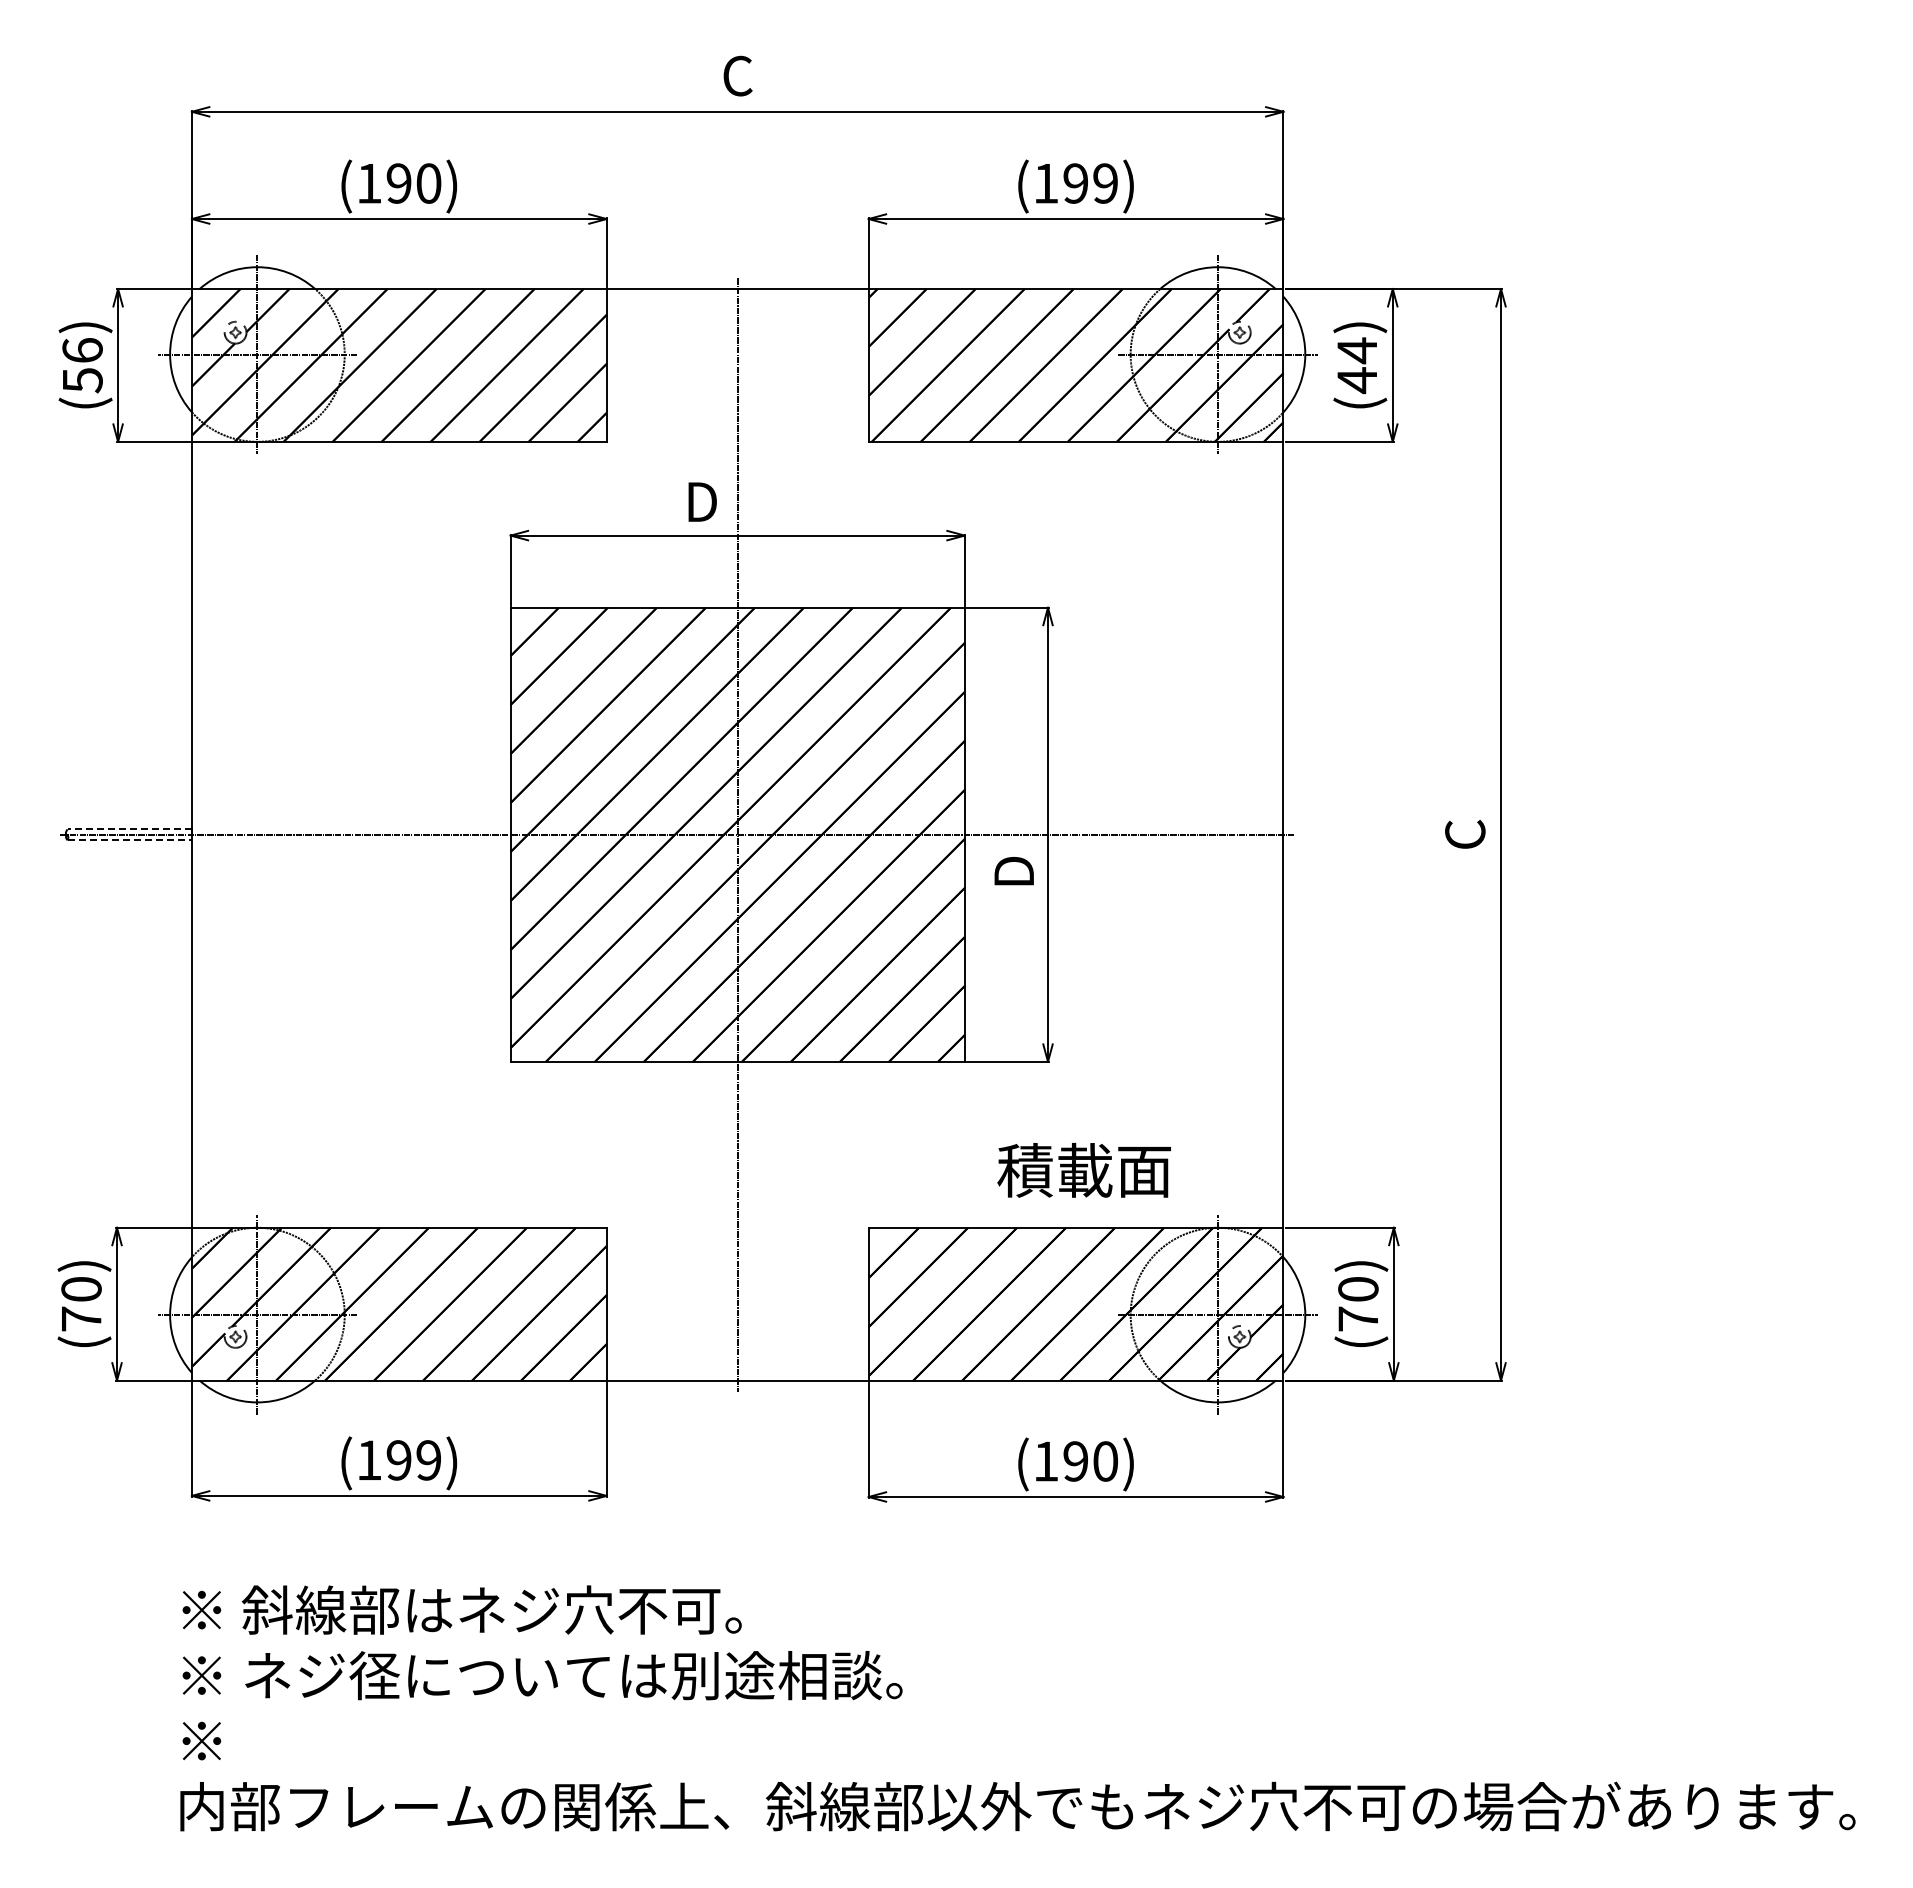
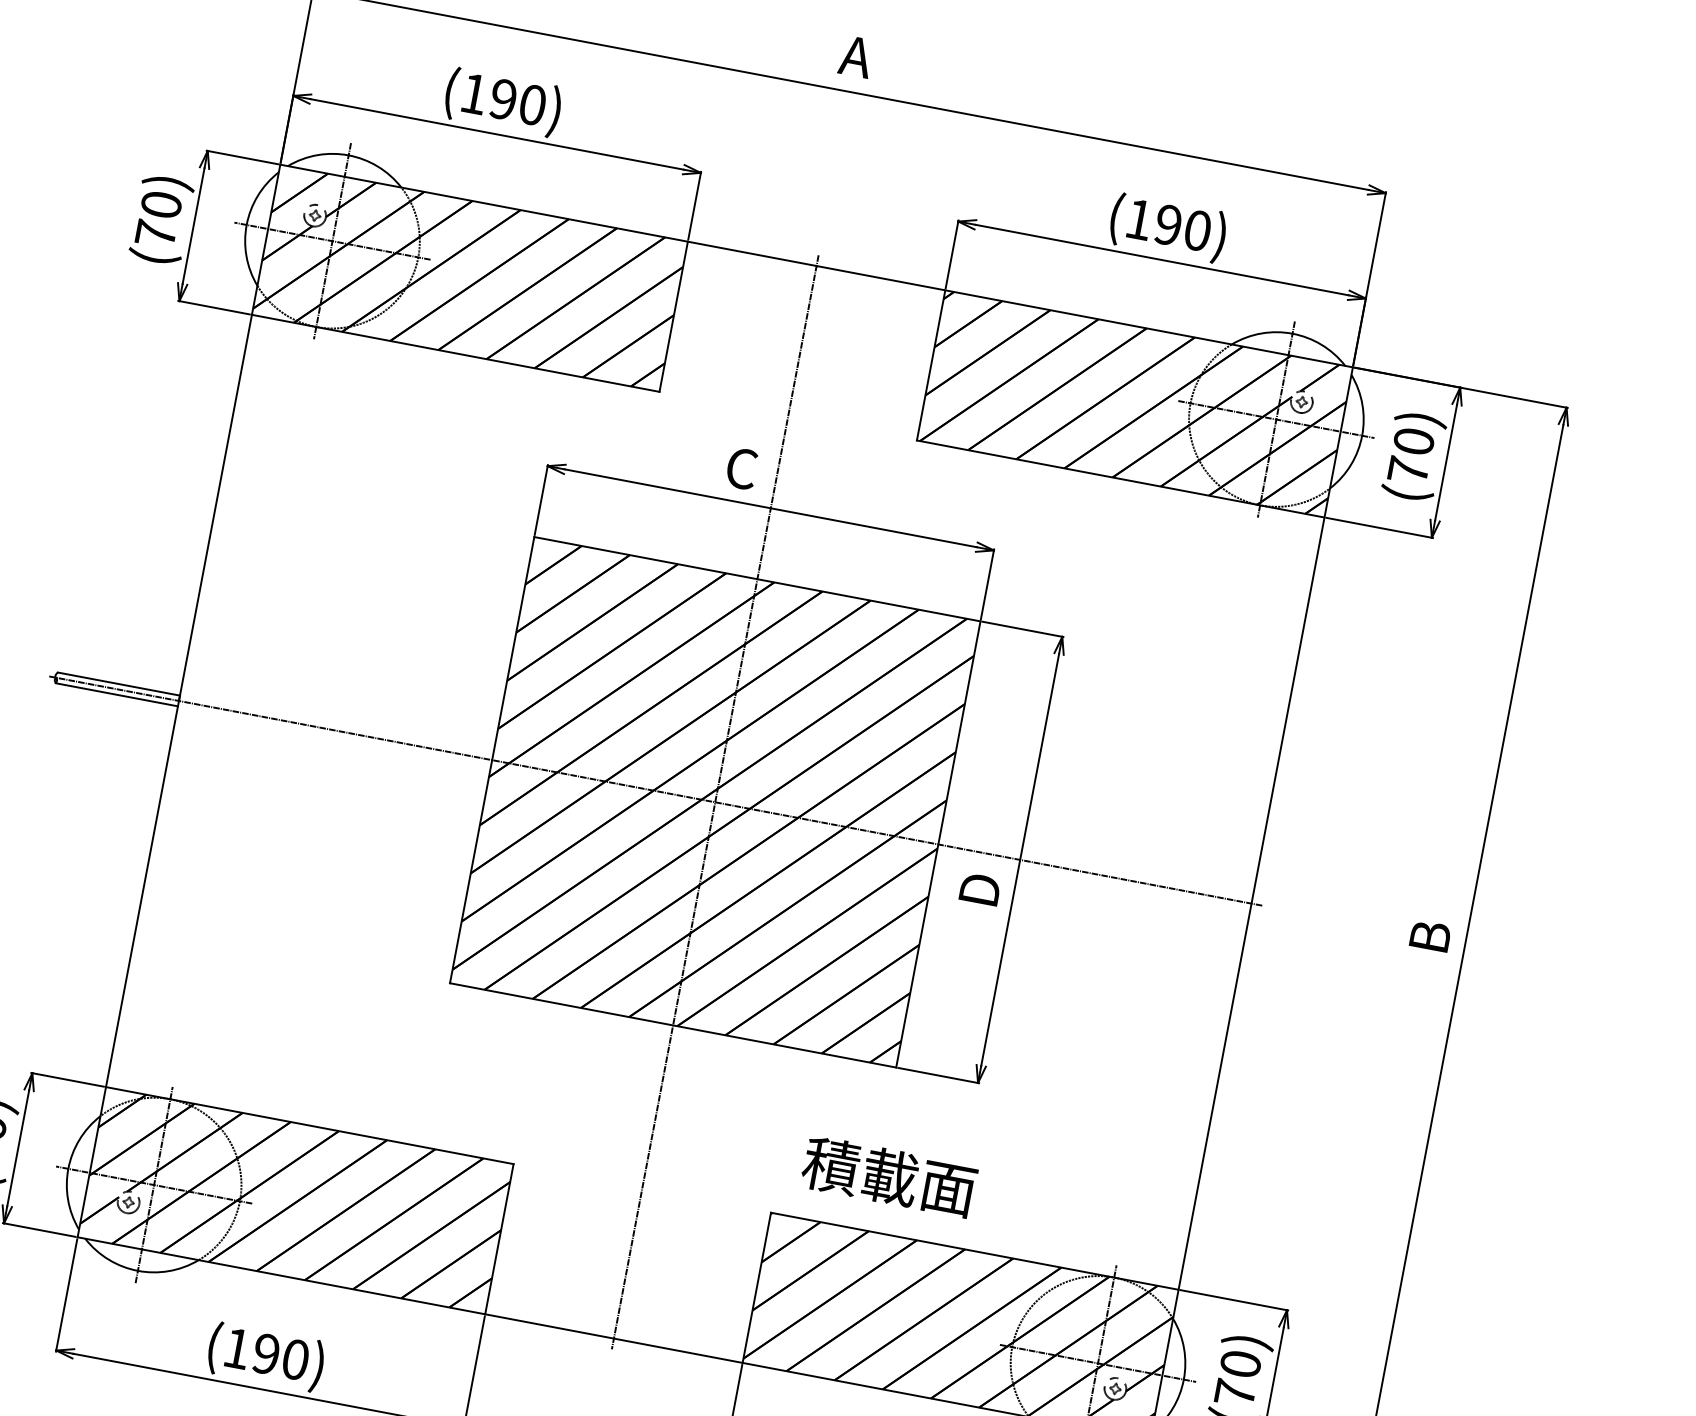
text: (737, 75) -> (856, 56), C -> A
text: (1105, 183) -> (1197, 230), (199) -> (190)
text: (82, 365) -> (158, 219), (56) -> (70)
text: (1357, 365) -> (1411, 456), (44) -> (70)
text: (701, 501) -> (741, 468), D -> C
line: (129, 829) -> (118, 684), dashed -> solid
text: (1465, 833) -> (1430, 936), C -> B
line: (130, 840) -> (117, 695), dashed -> solid
text: (1083, 1170) -> (888, 1176), moved
text: (428, 1460) -> (295, 1359), (199) -> (190)

